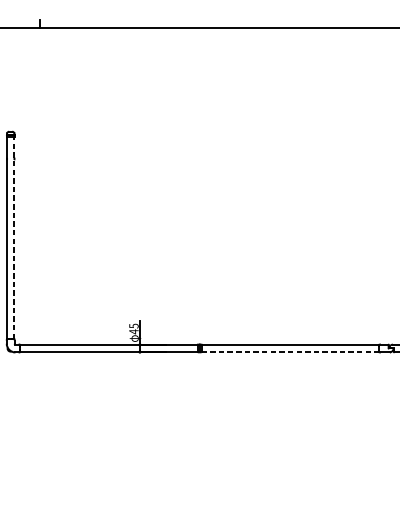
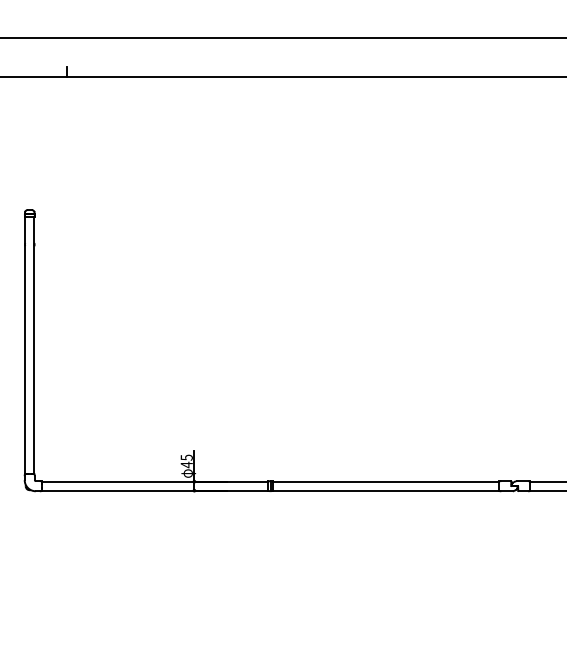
line: (14, 238) -> (34, 345), dashed -> solid
line: (290, 351) -> (386, 490), dashed -> solid

